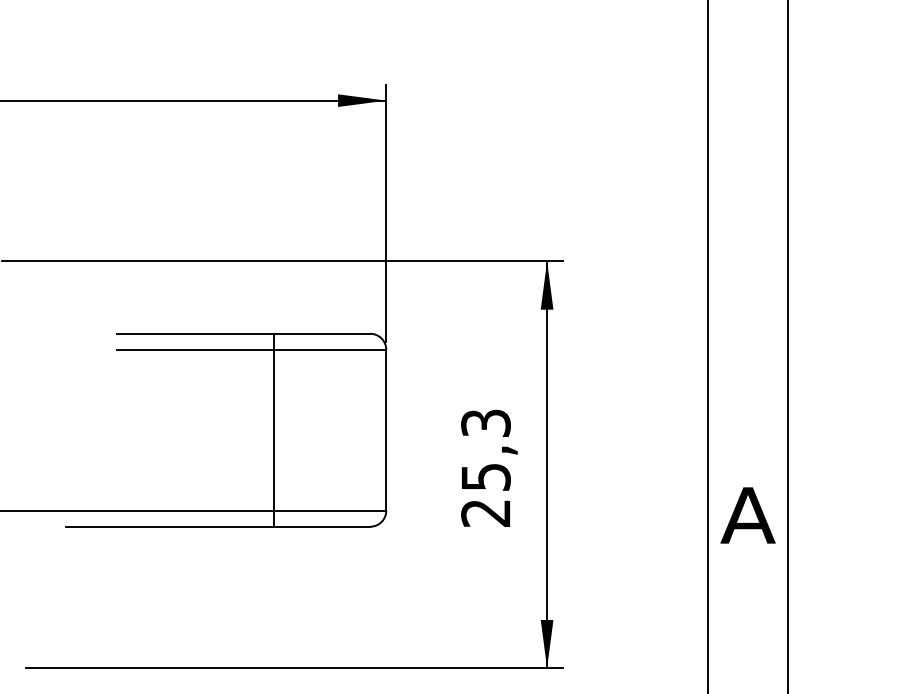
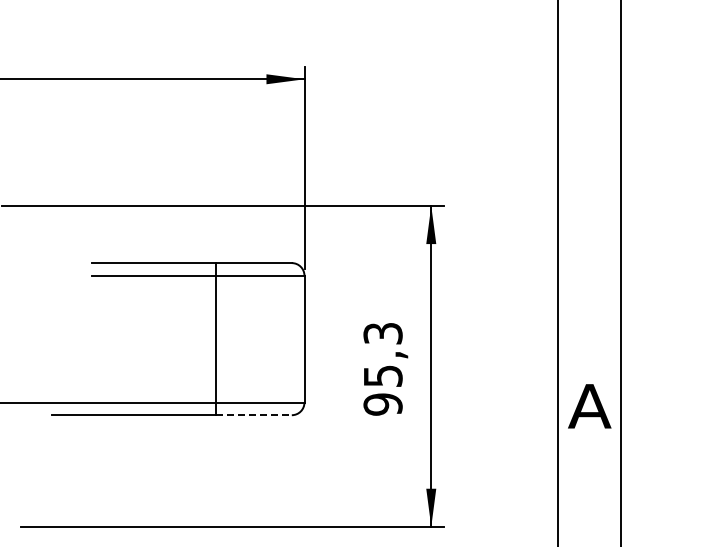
text: (485, 513) -> (382, 404), 25,3 -> 95,3
line: (322, 527) -> (254, 415), solid -> dashed

